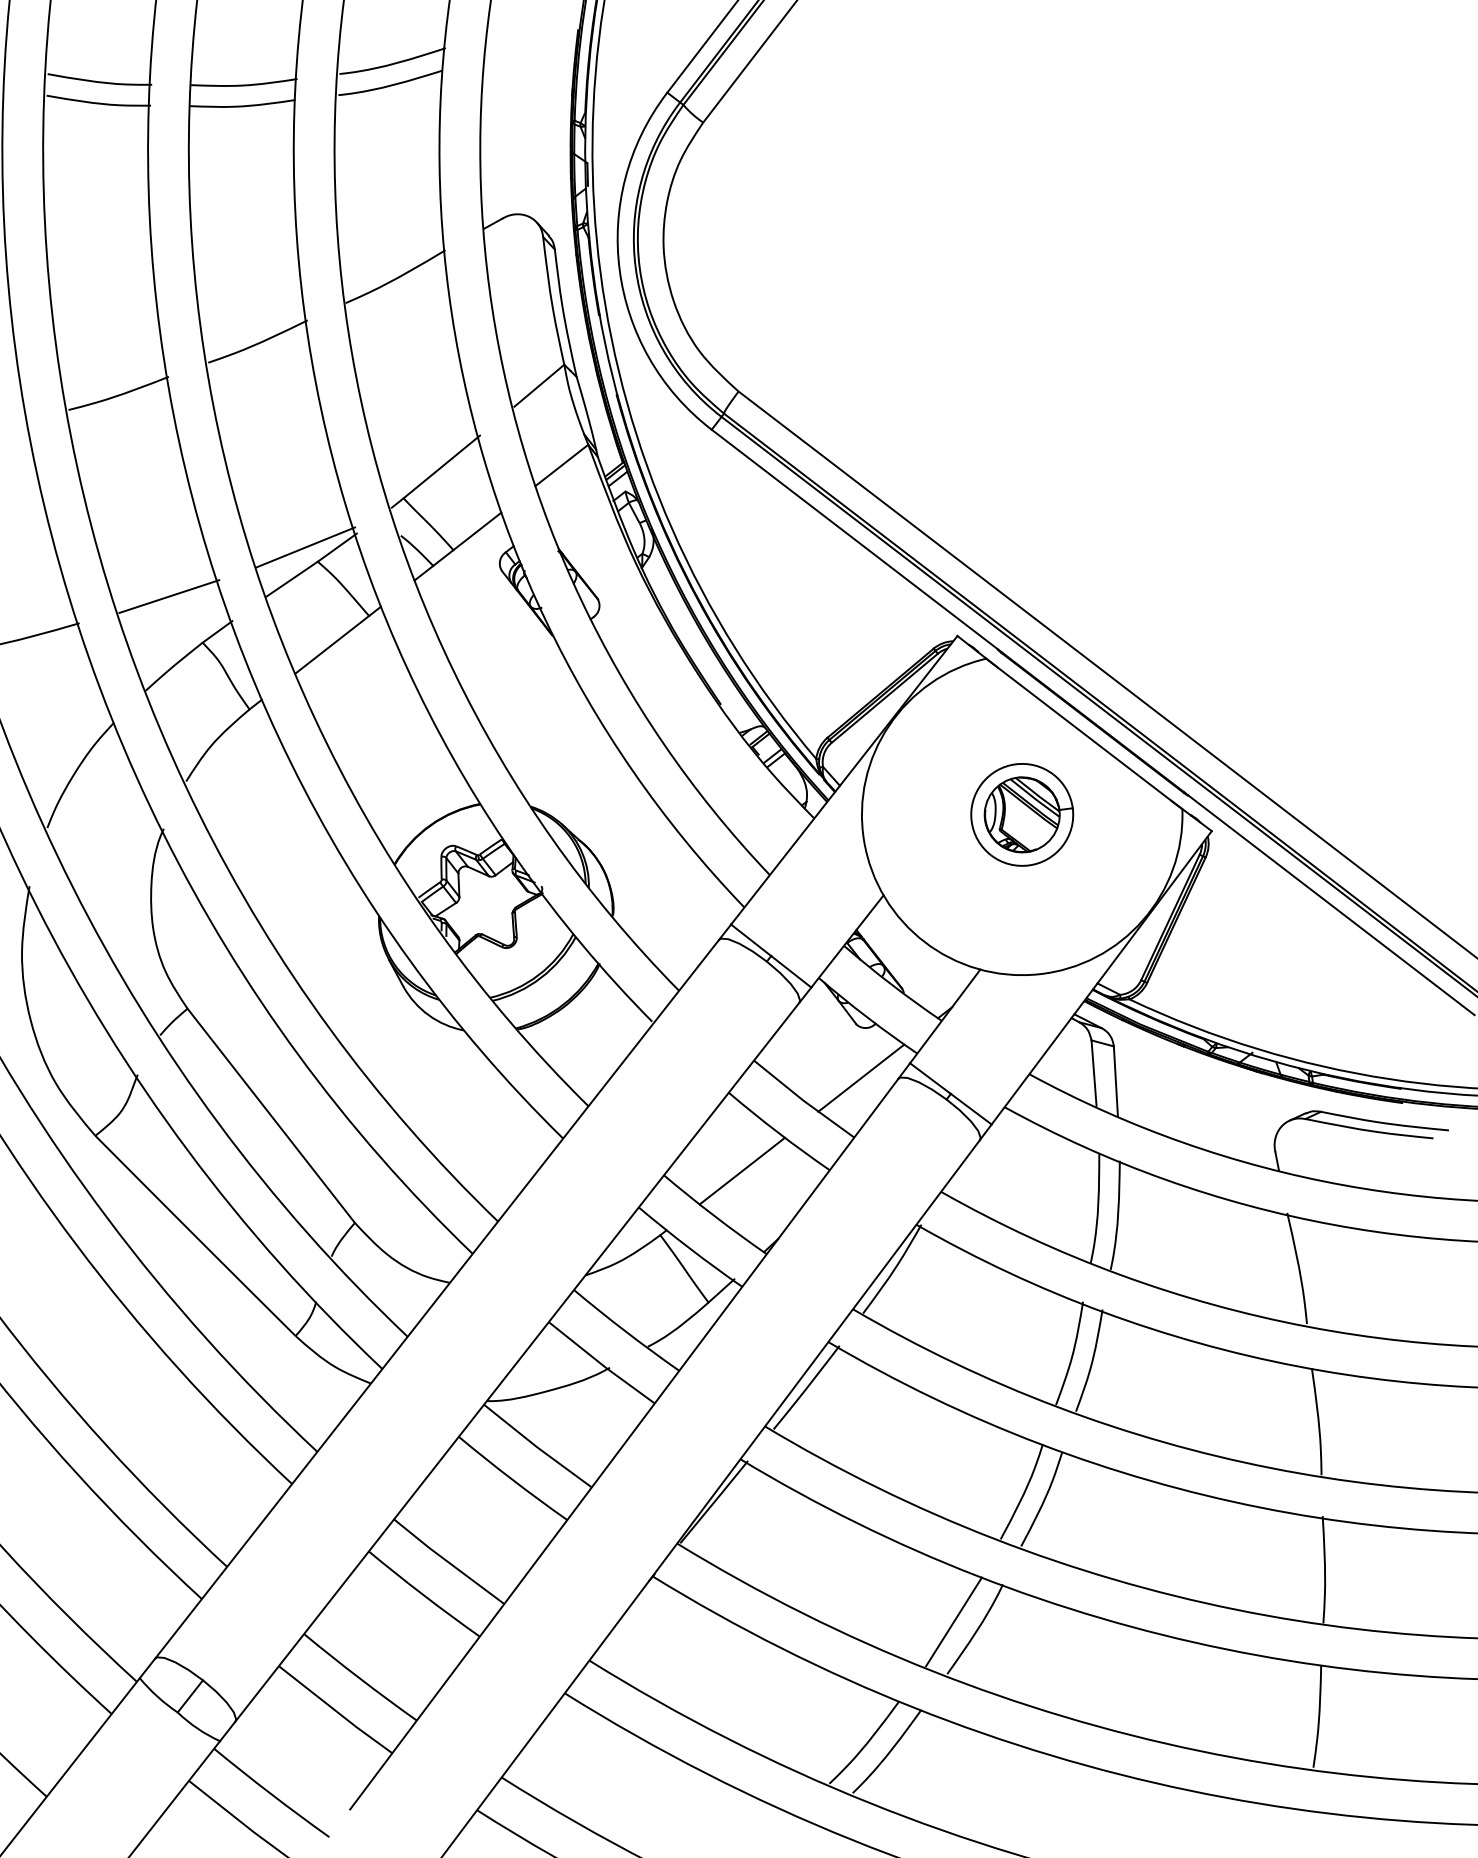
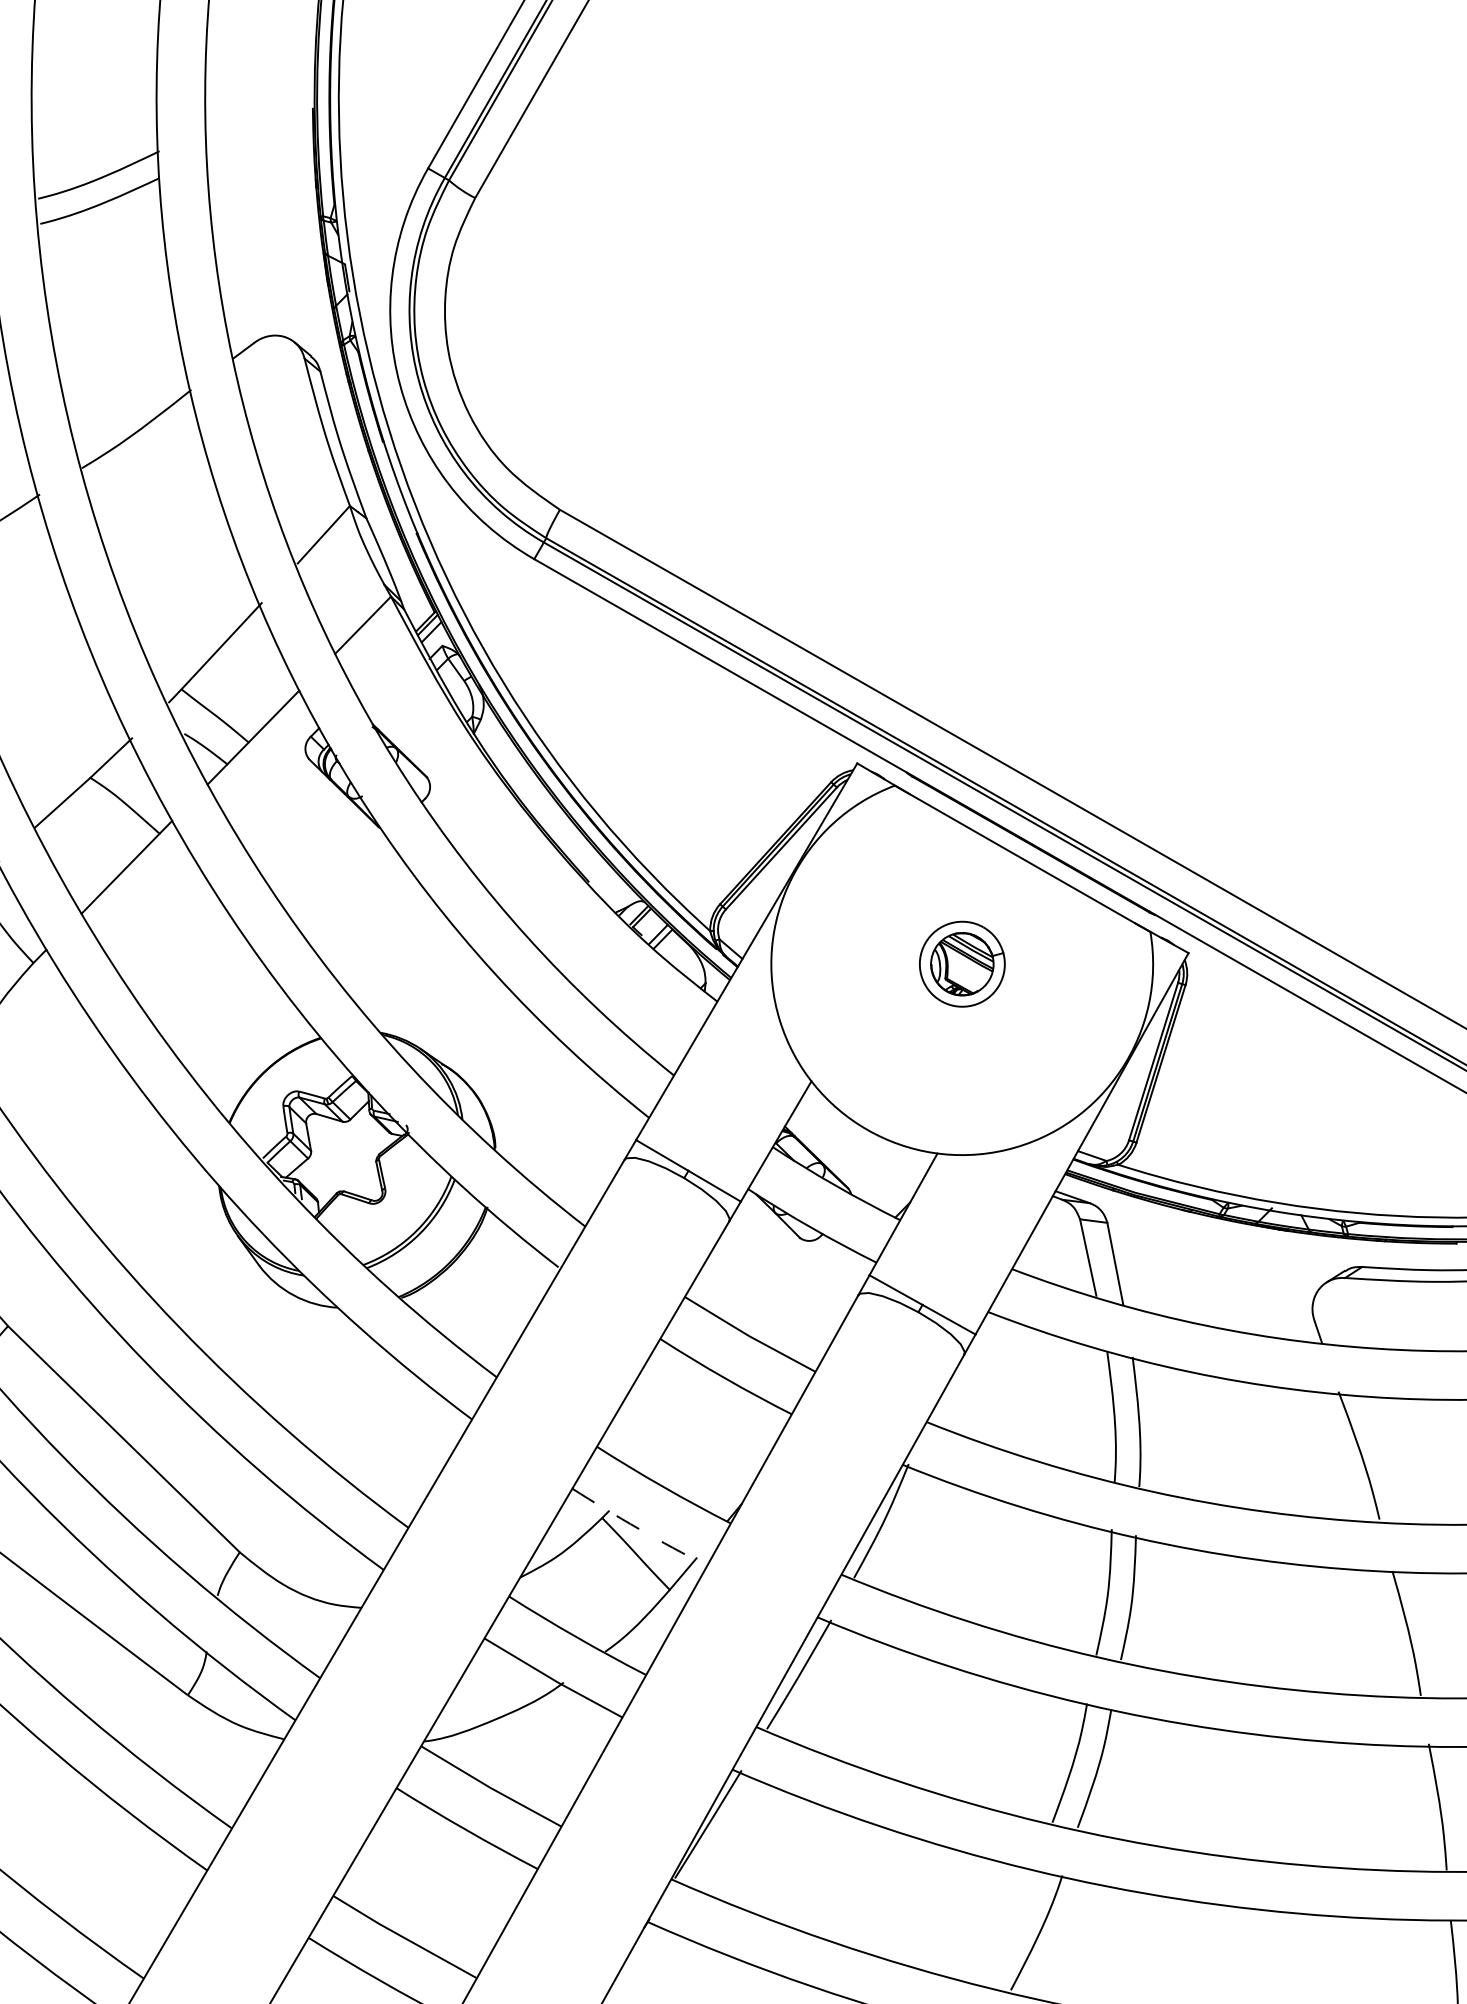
line: (305, 547) -> (73, 762), removed
part: (1022, 814) -> (962, 963), size x0.7
line: (861, 1077) -> (814, 1299), removed
line: (741, 1170) -> (687, 1428), removed
arc: (689, 1248) -> (638, 1529), solid -> dashed
line: (953, 1621) -> (1009, 1927), removed

